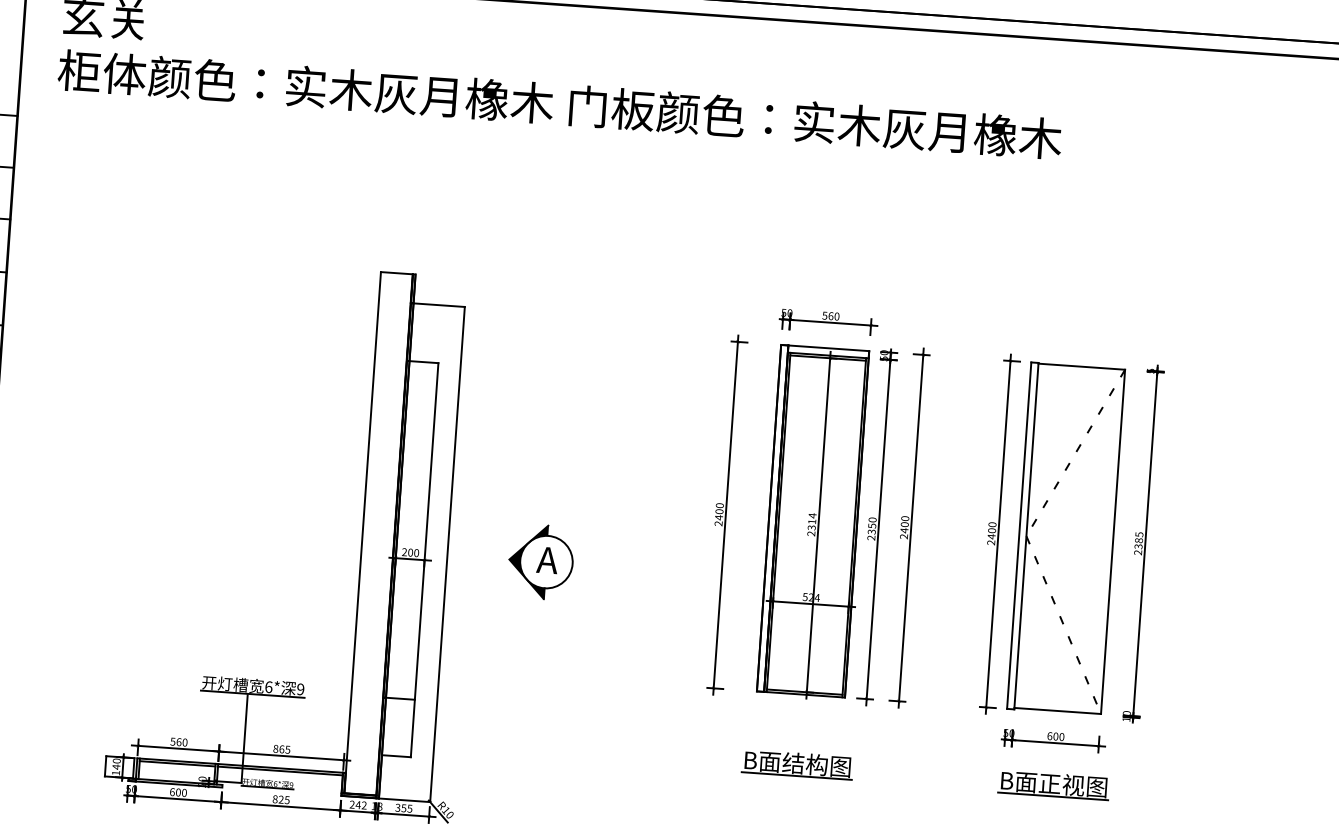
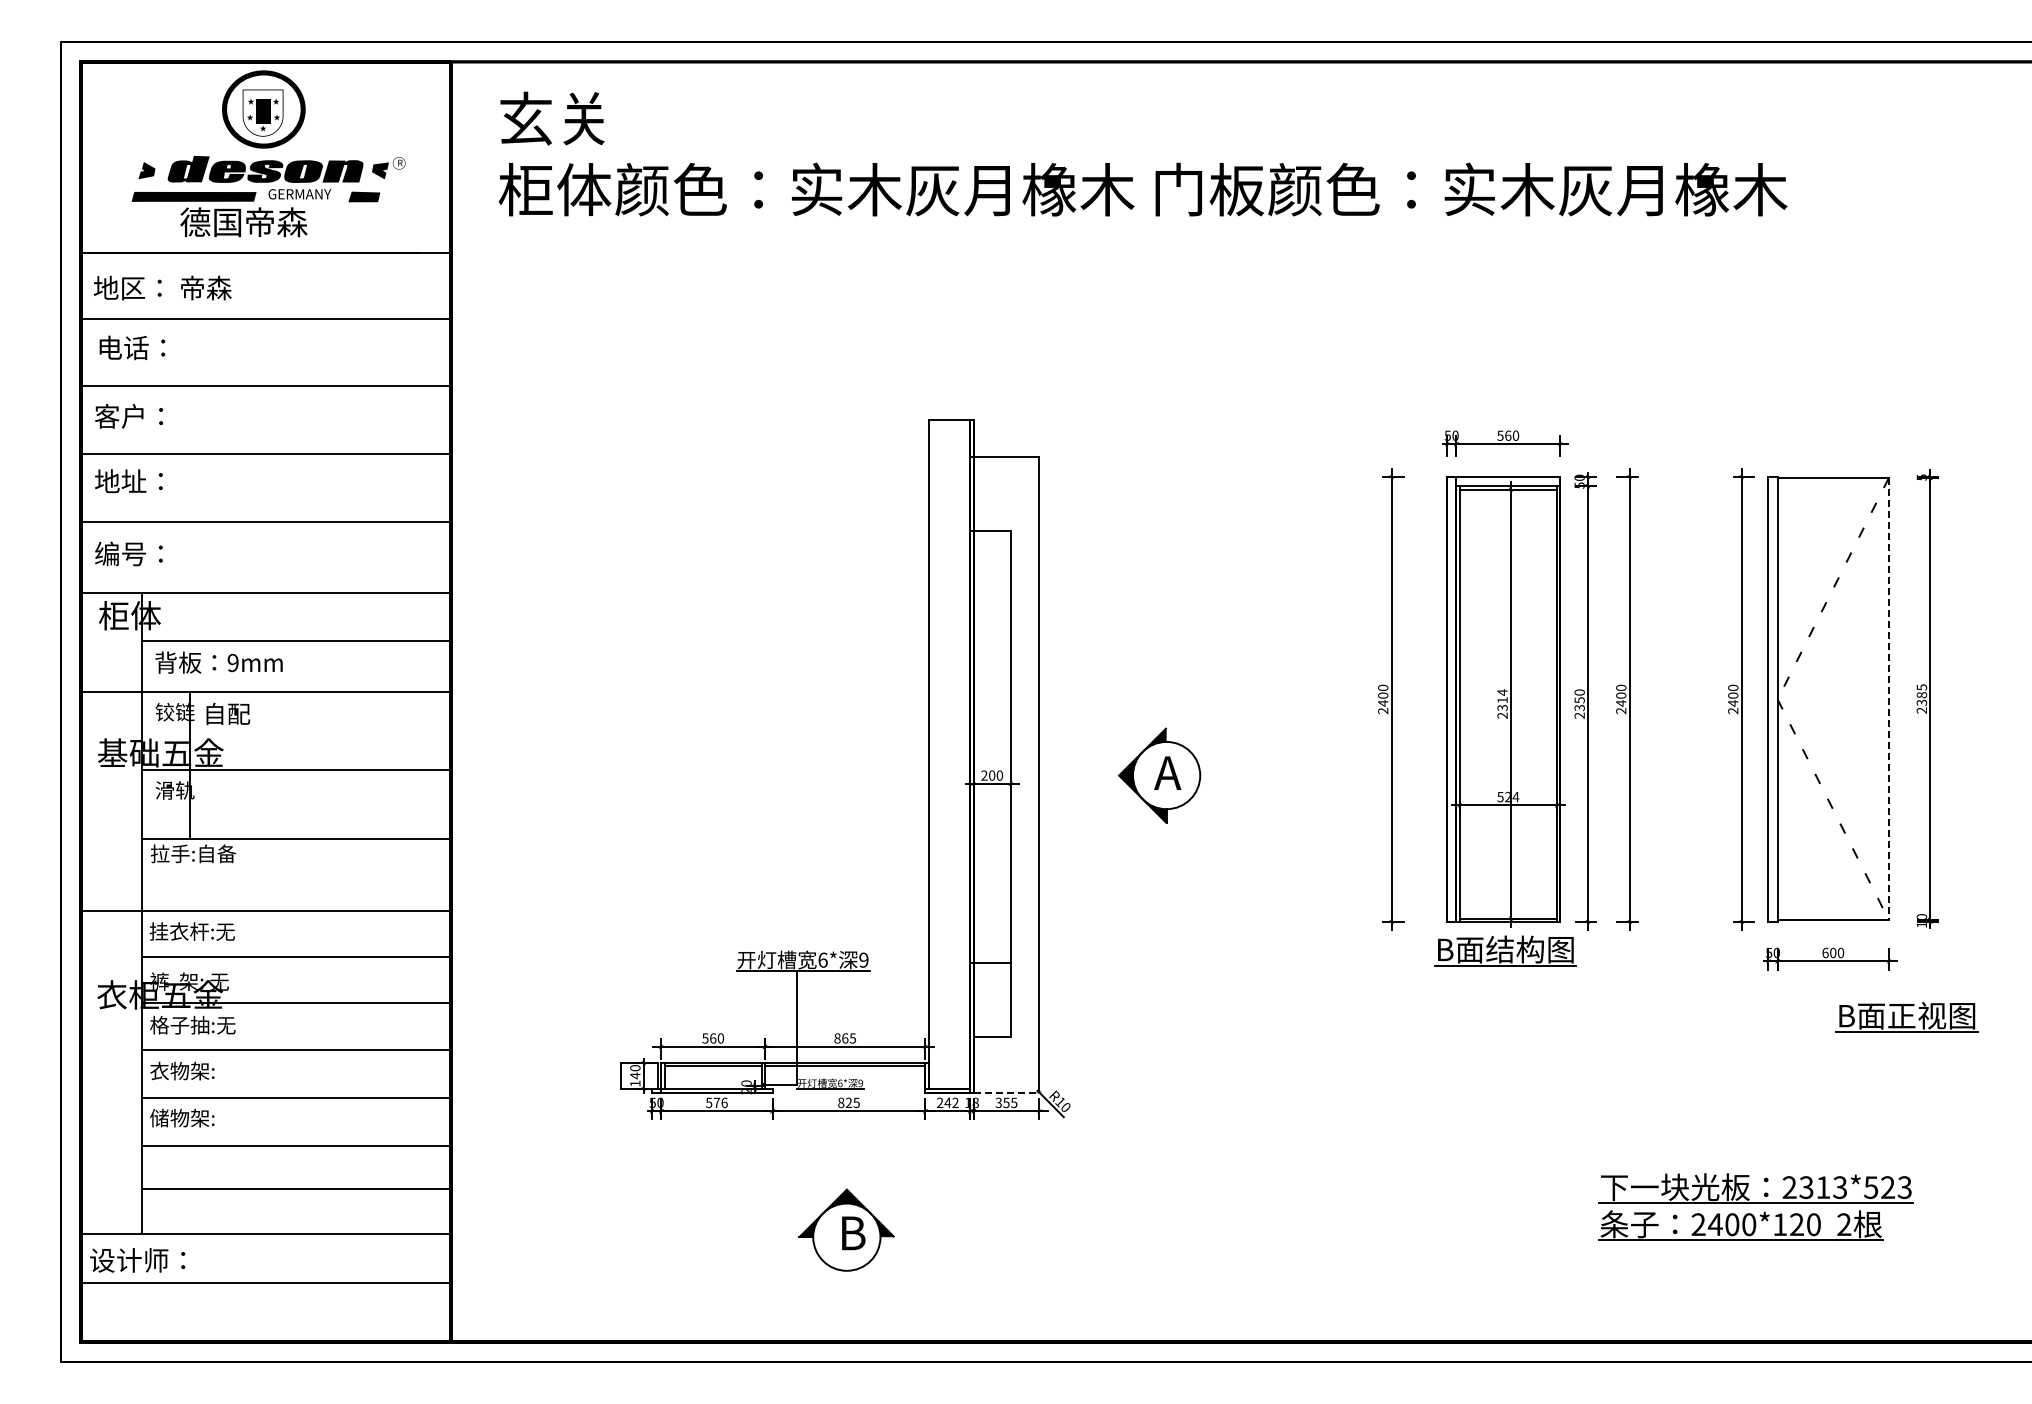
line: (1112, 542) -> (1888, 699), solid -> dashed
part: (797, 764) -> (1505, 950), moved
part: (1053, 785) -> (1906, 1017), moved
text: (178, 792) -> (716, 1102), 600 -> 576
line: (403, 800) -> (1005, 1092), solid -> dashed

